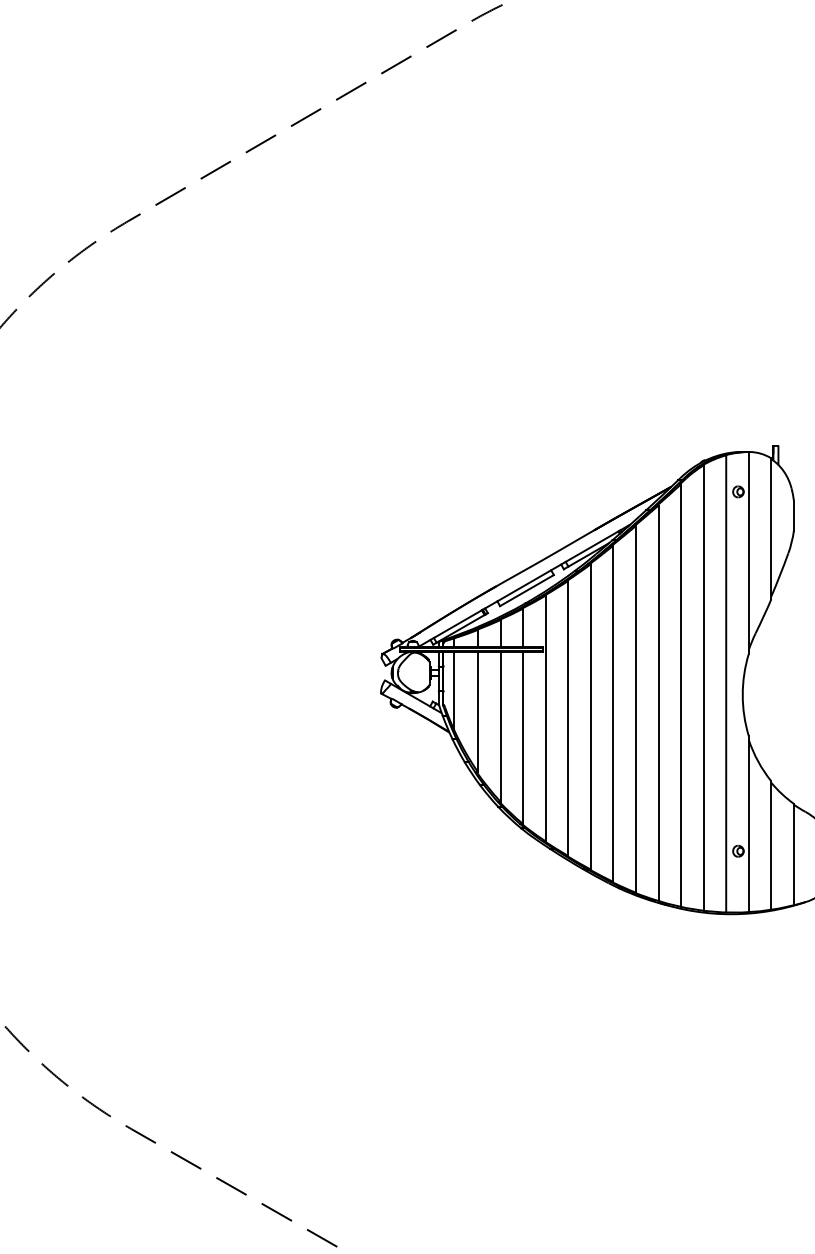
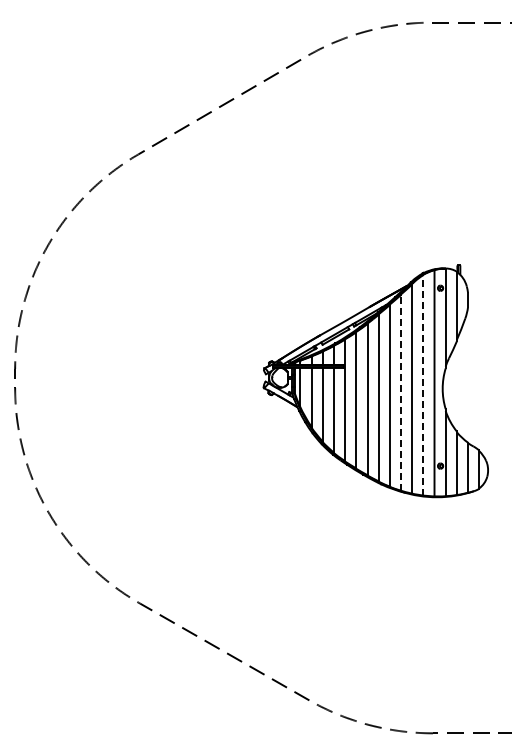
line: (703, 686) -> (423, 384), solid -> dashed
line: (659, 702) -> (401, 392), solid -> dashed

